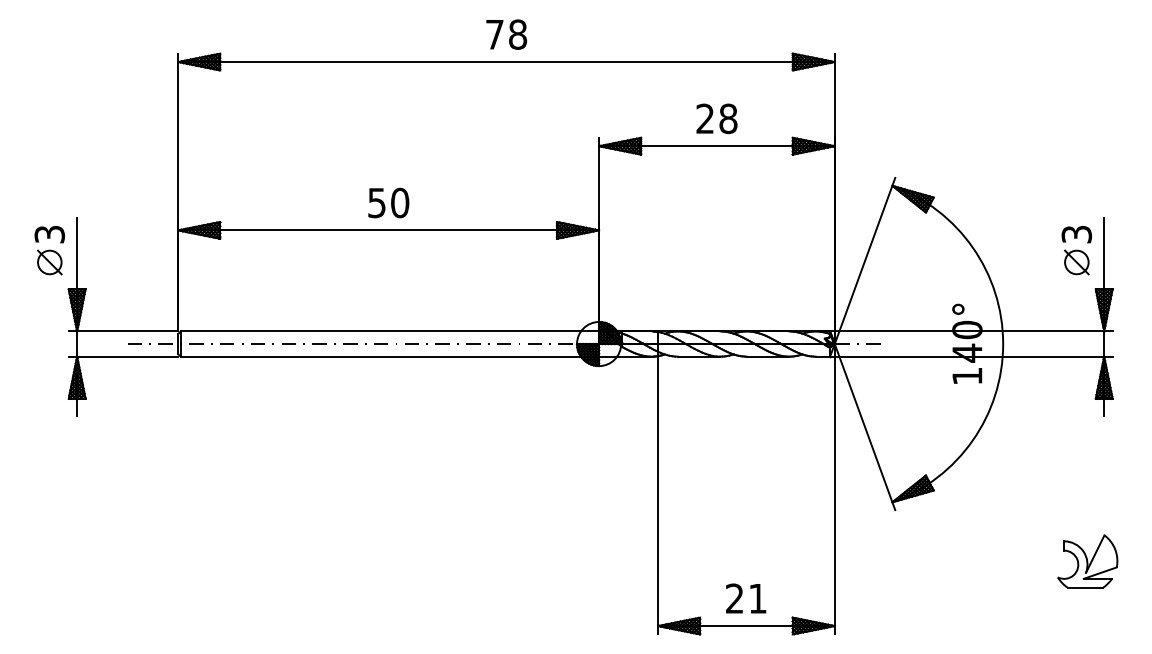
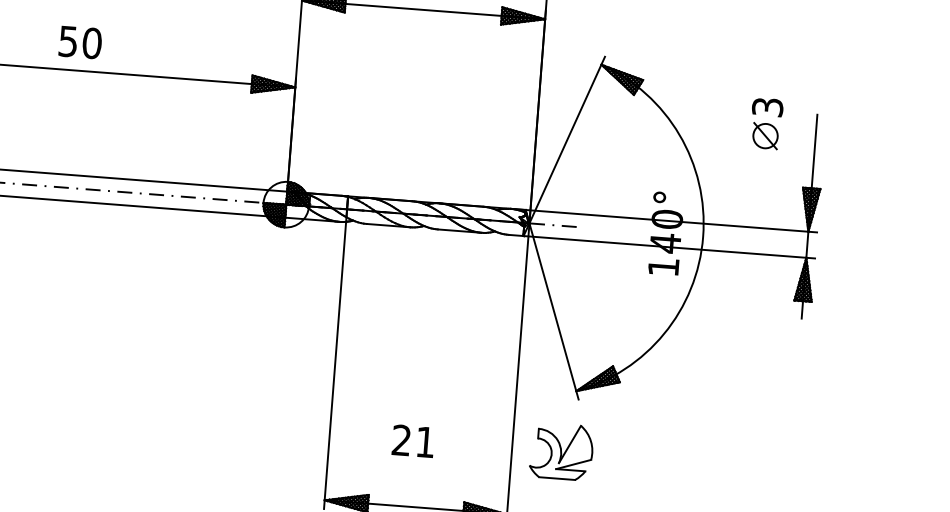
part: (1076, 250) -> (766, 123), moved
part: (1087, 561) -> (561, 451), moved
text: (746, 598) -> (413, 441), moved

